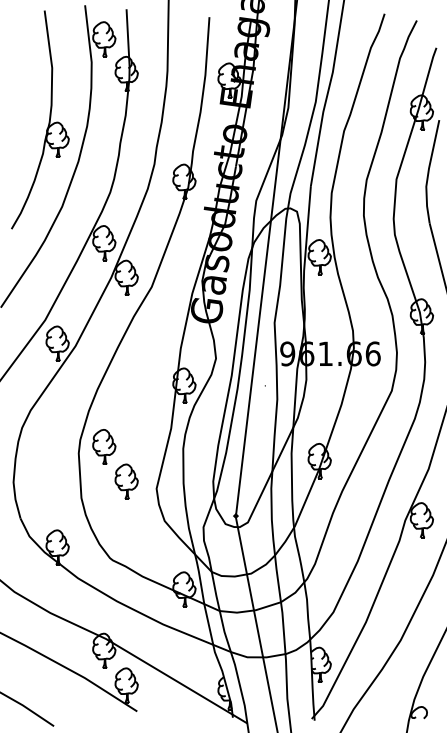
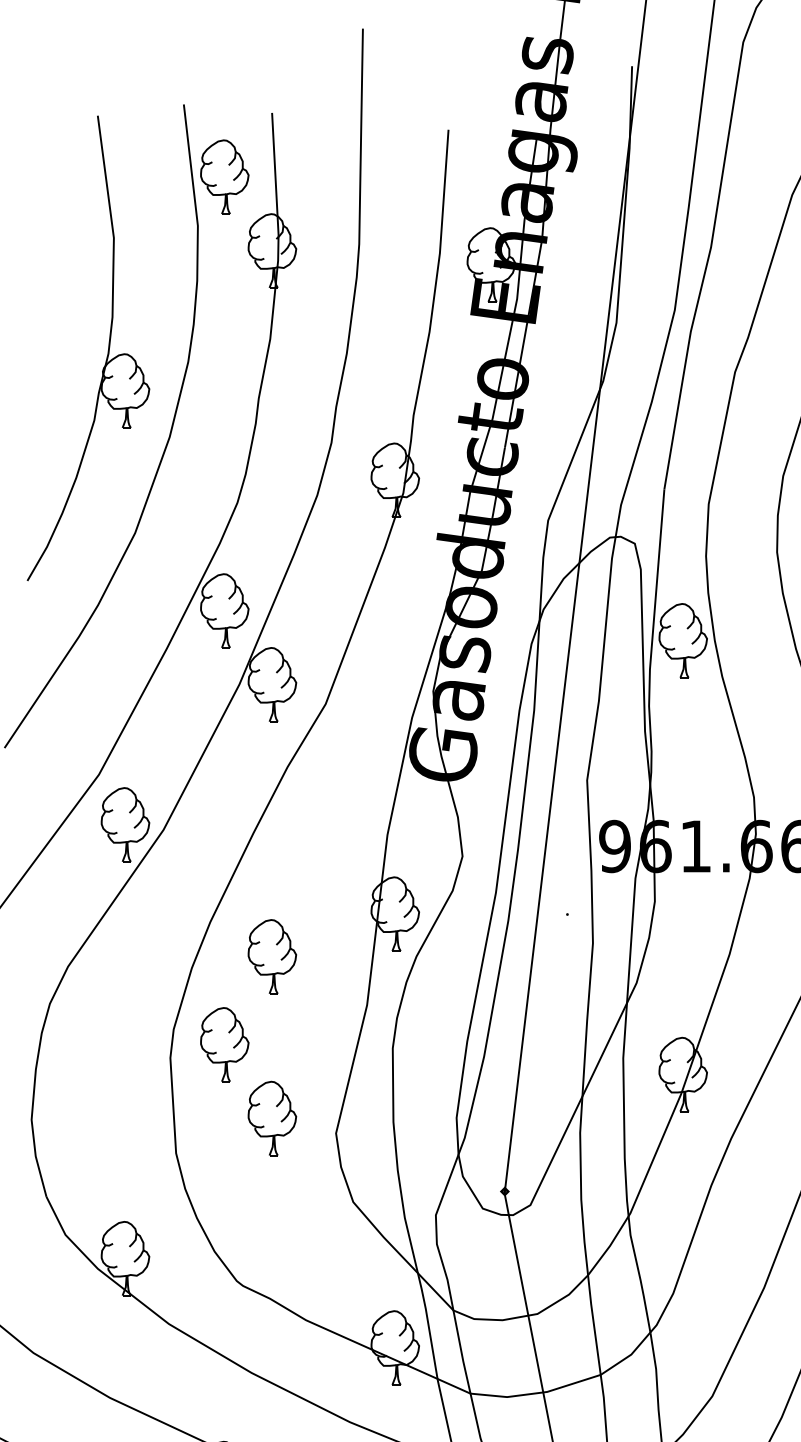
part: (126, 405) -> (271, 956), added

